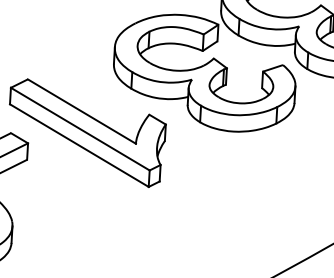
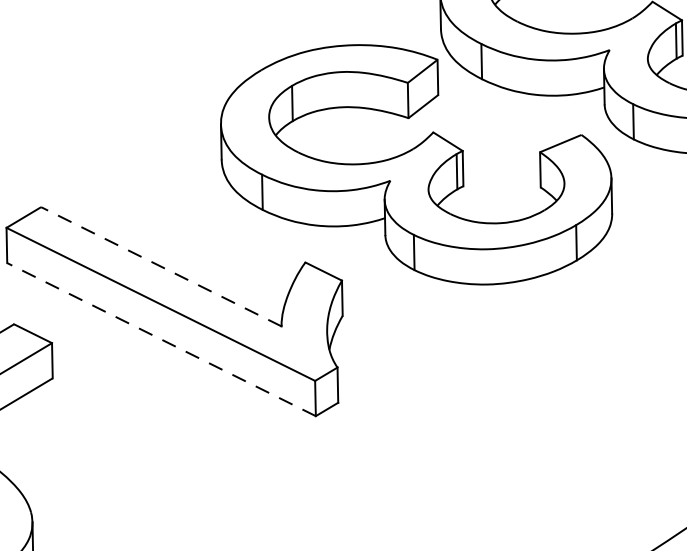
line: (81, 111) -> (160, 266), solid -> dashed
line: (79, 145) -> (161, 339), solid -> dashed

